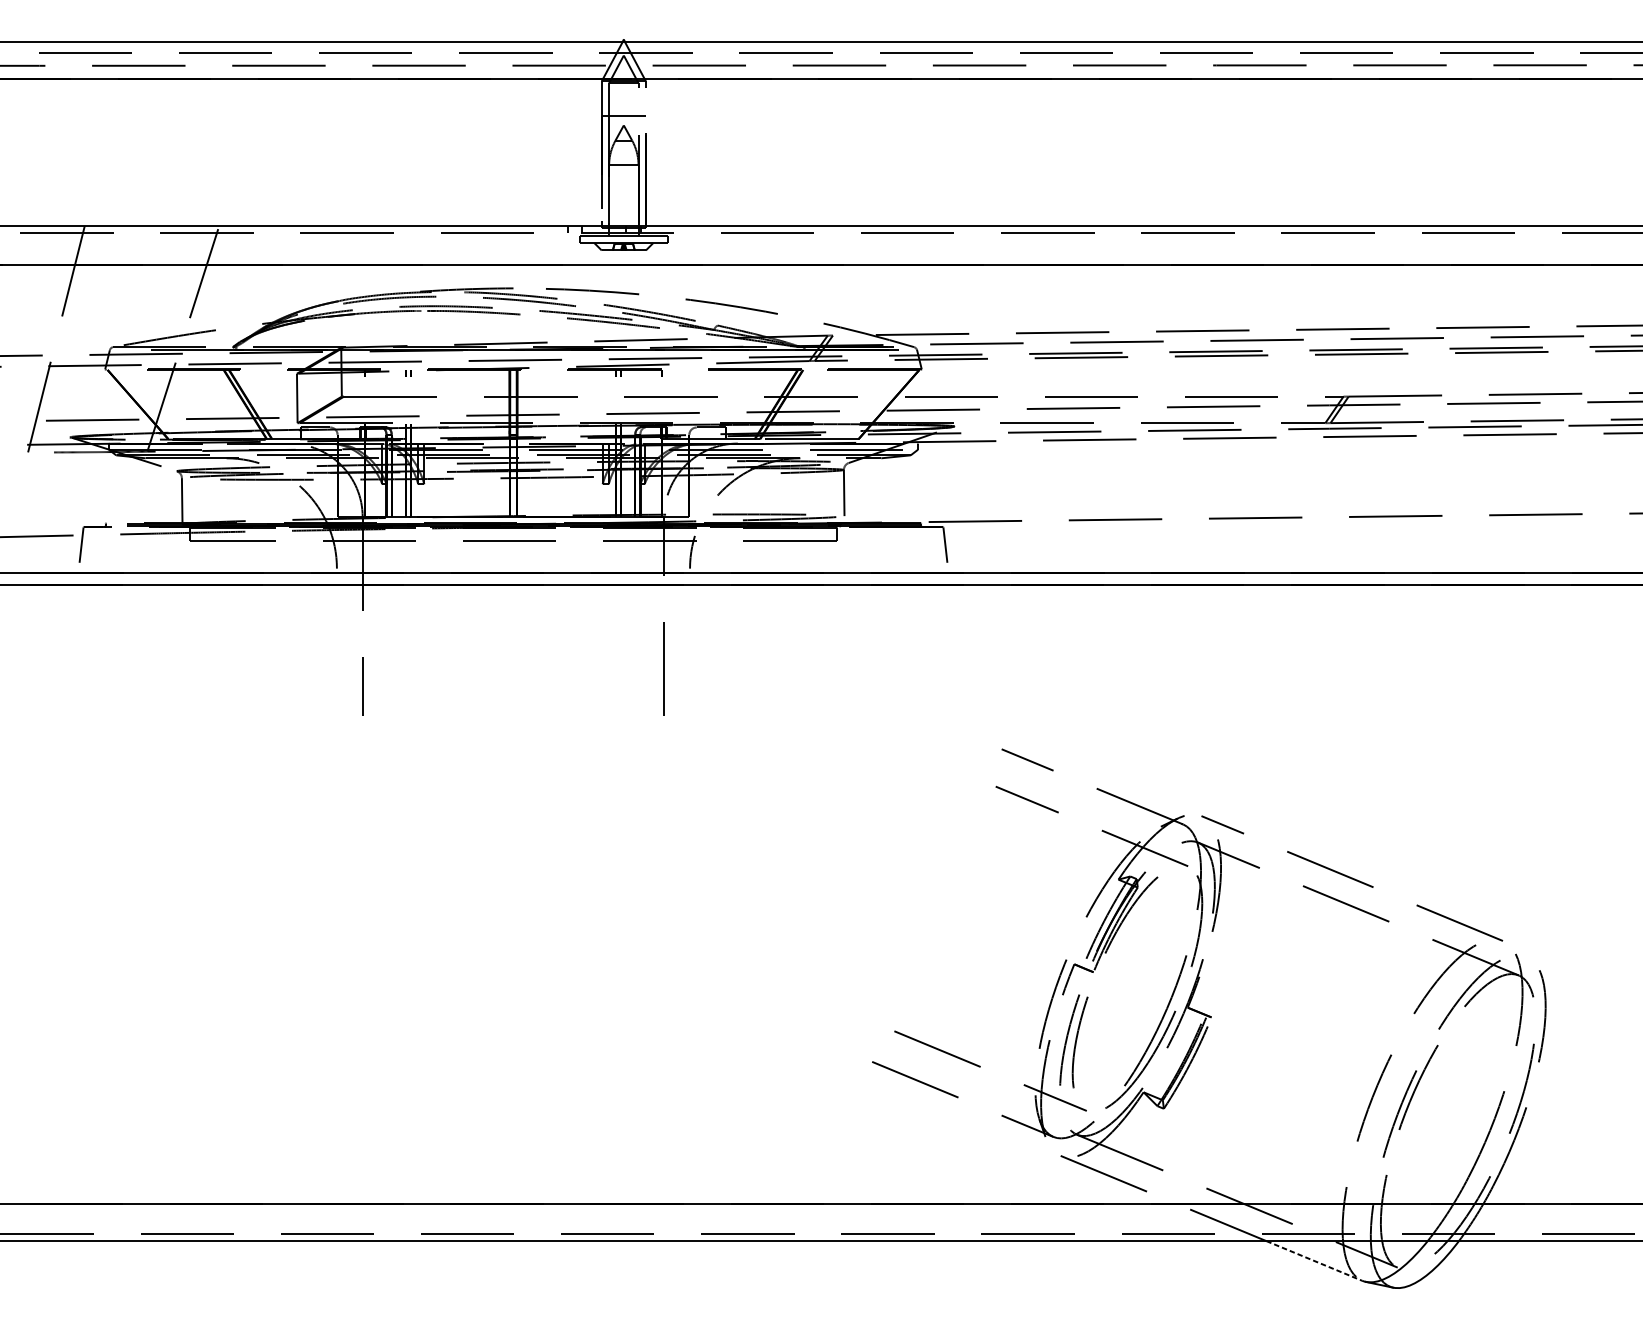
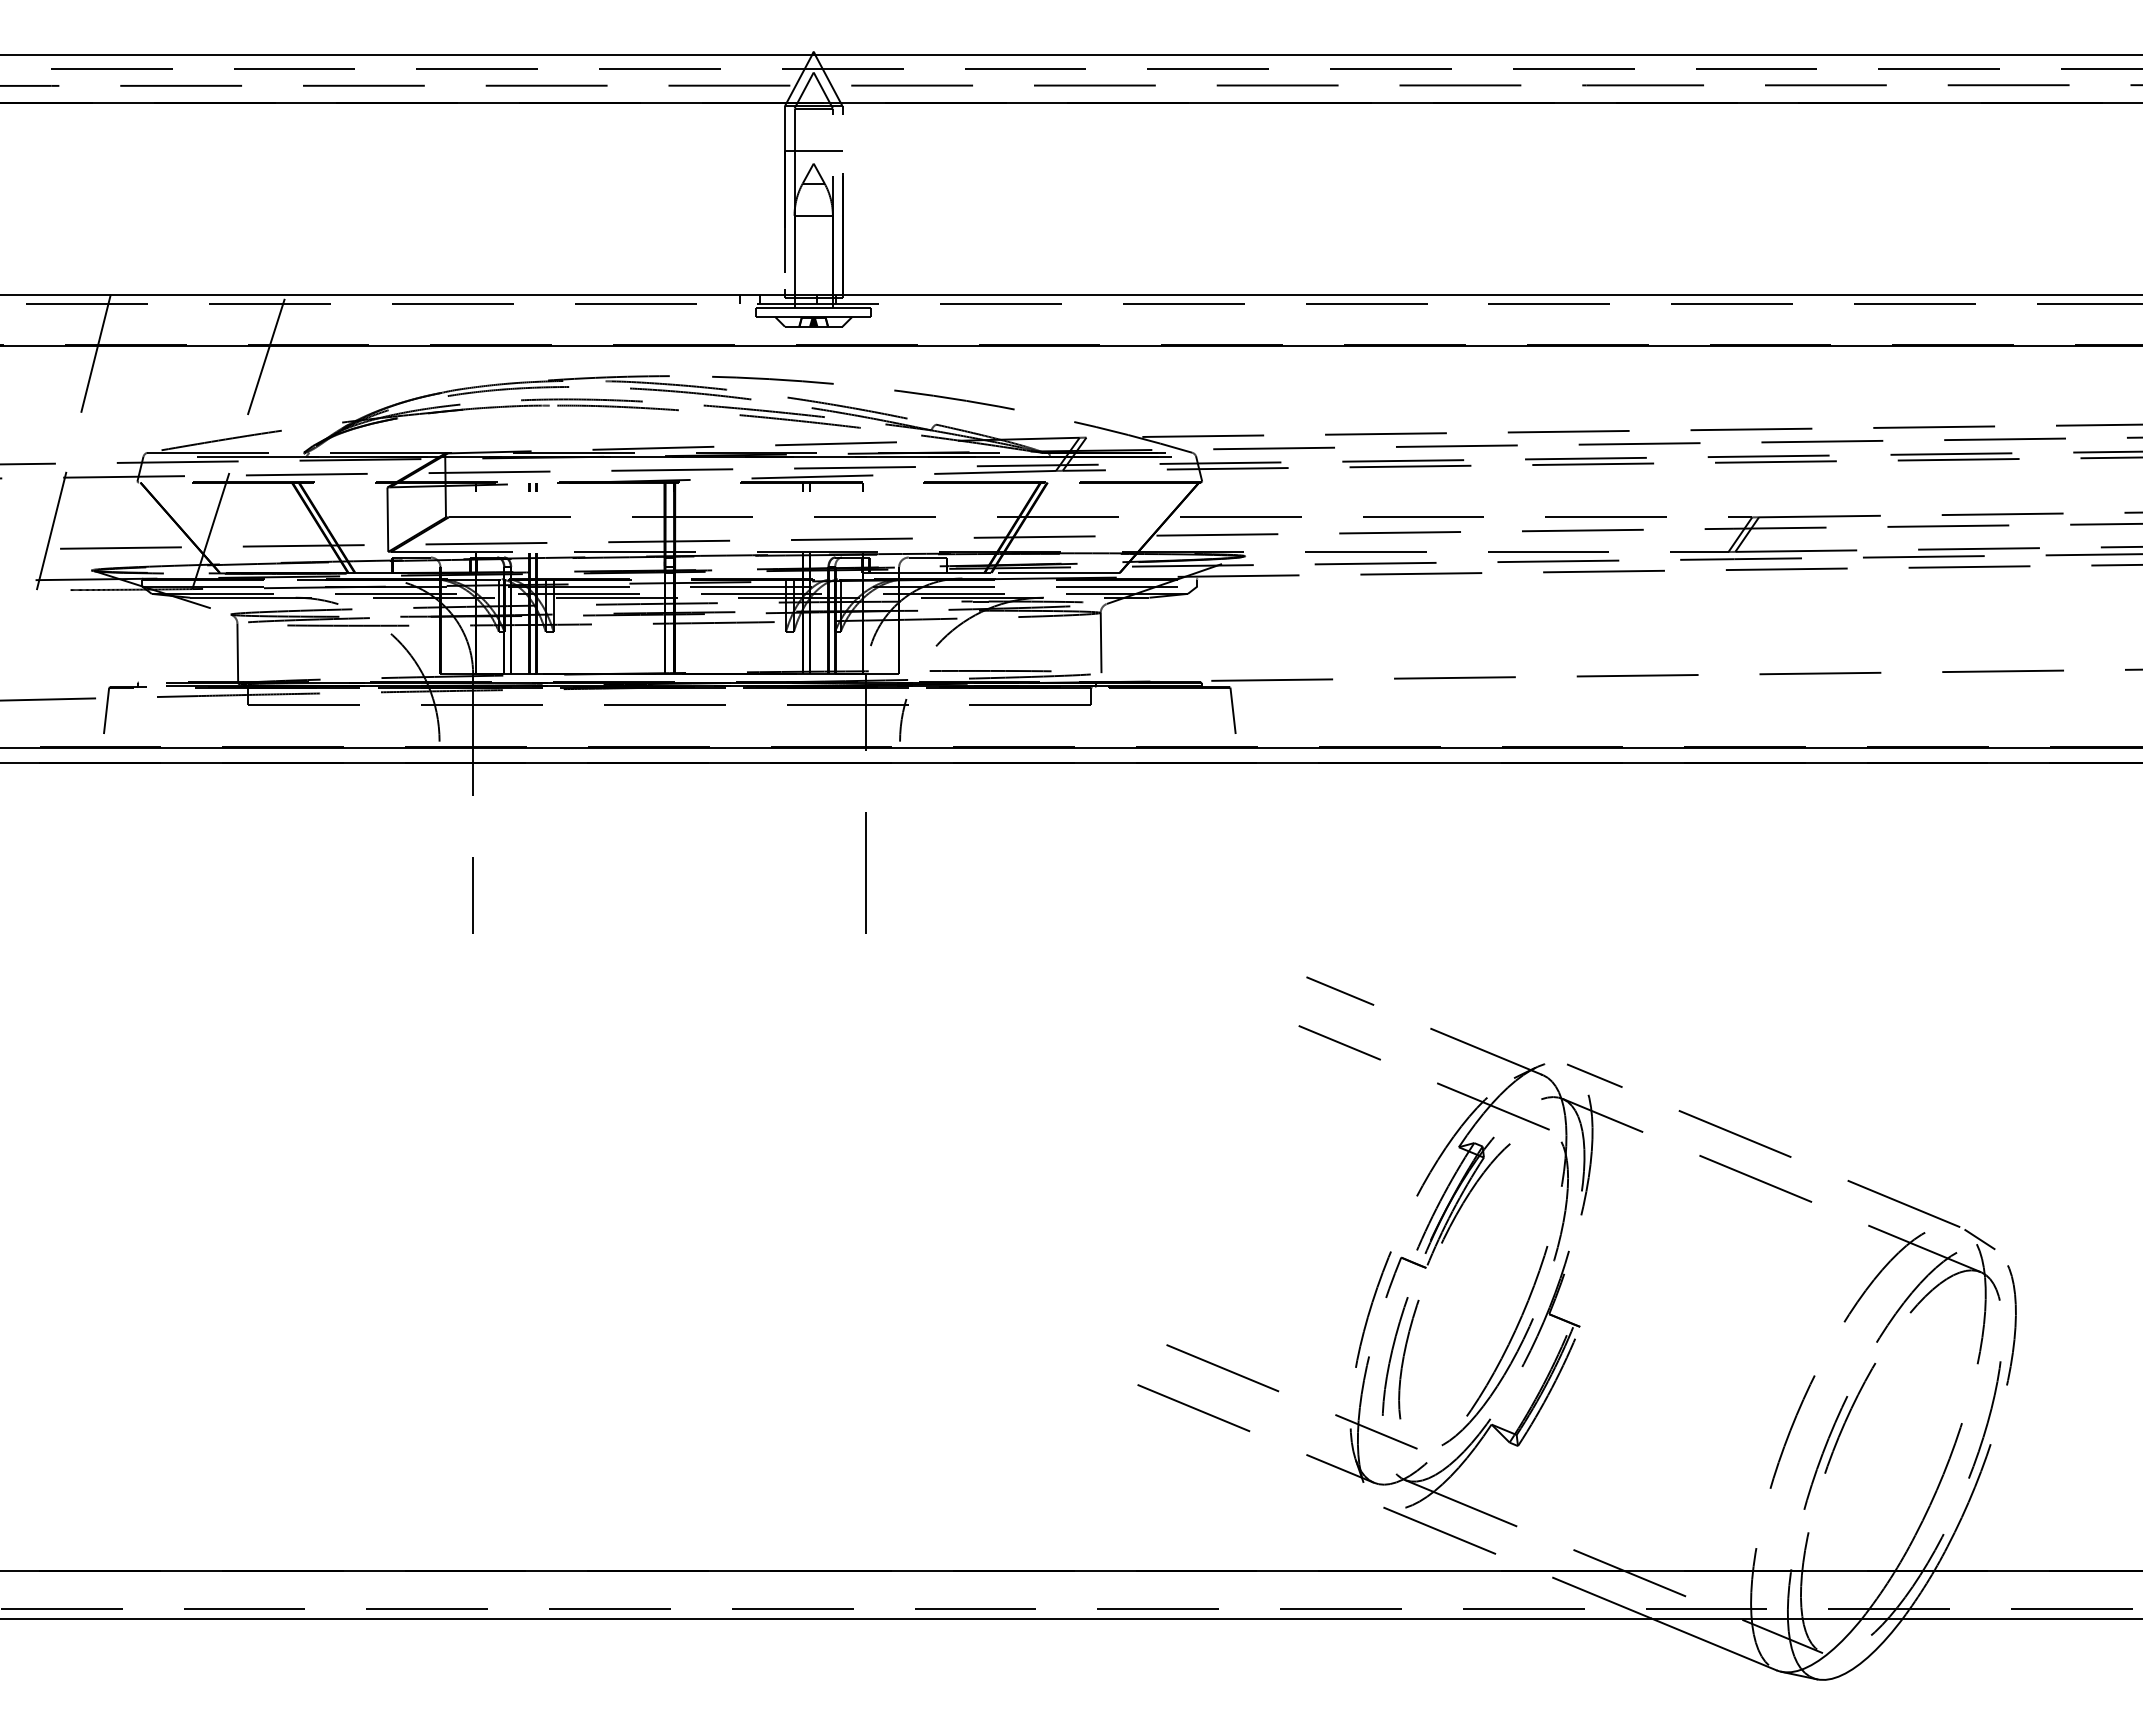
line: (1517, 950) -> (1979, 1239), added
line: (1314, 1260) -> (1714, 1644), dashed -> solid

